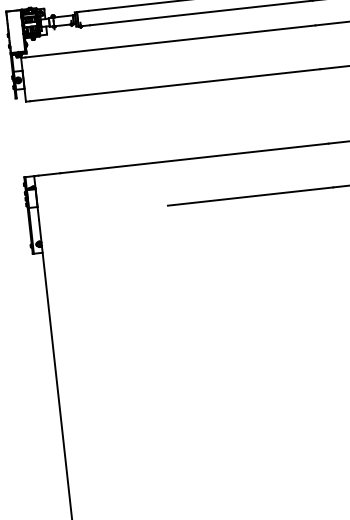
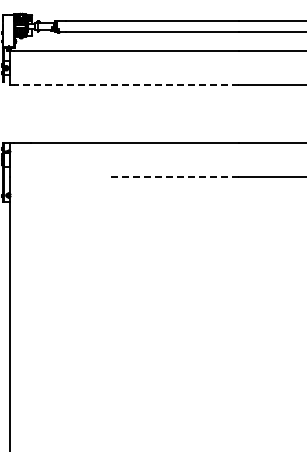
line: (174, 85) -> (125, 85), solid -> dashed
line: (249, 196) -> (173, 176), solid -> dashed

